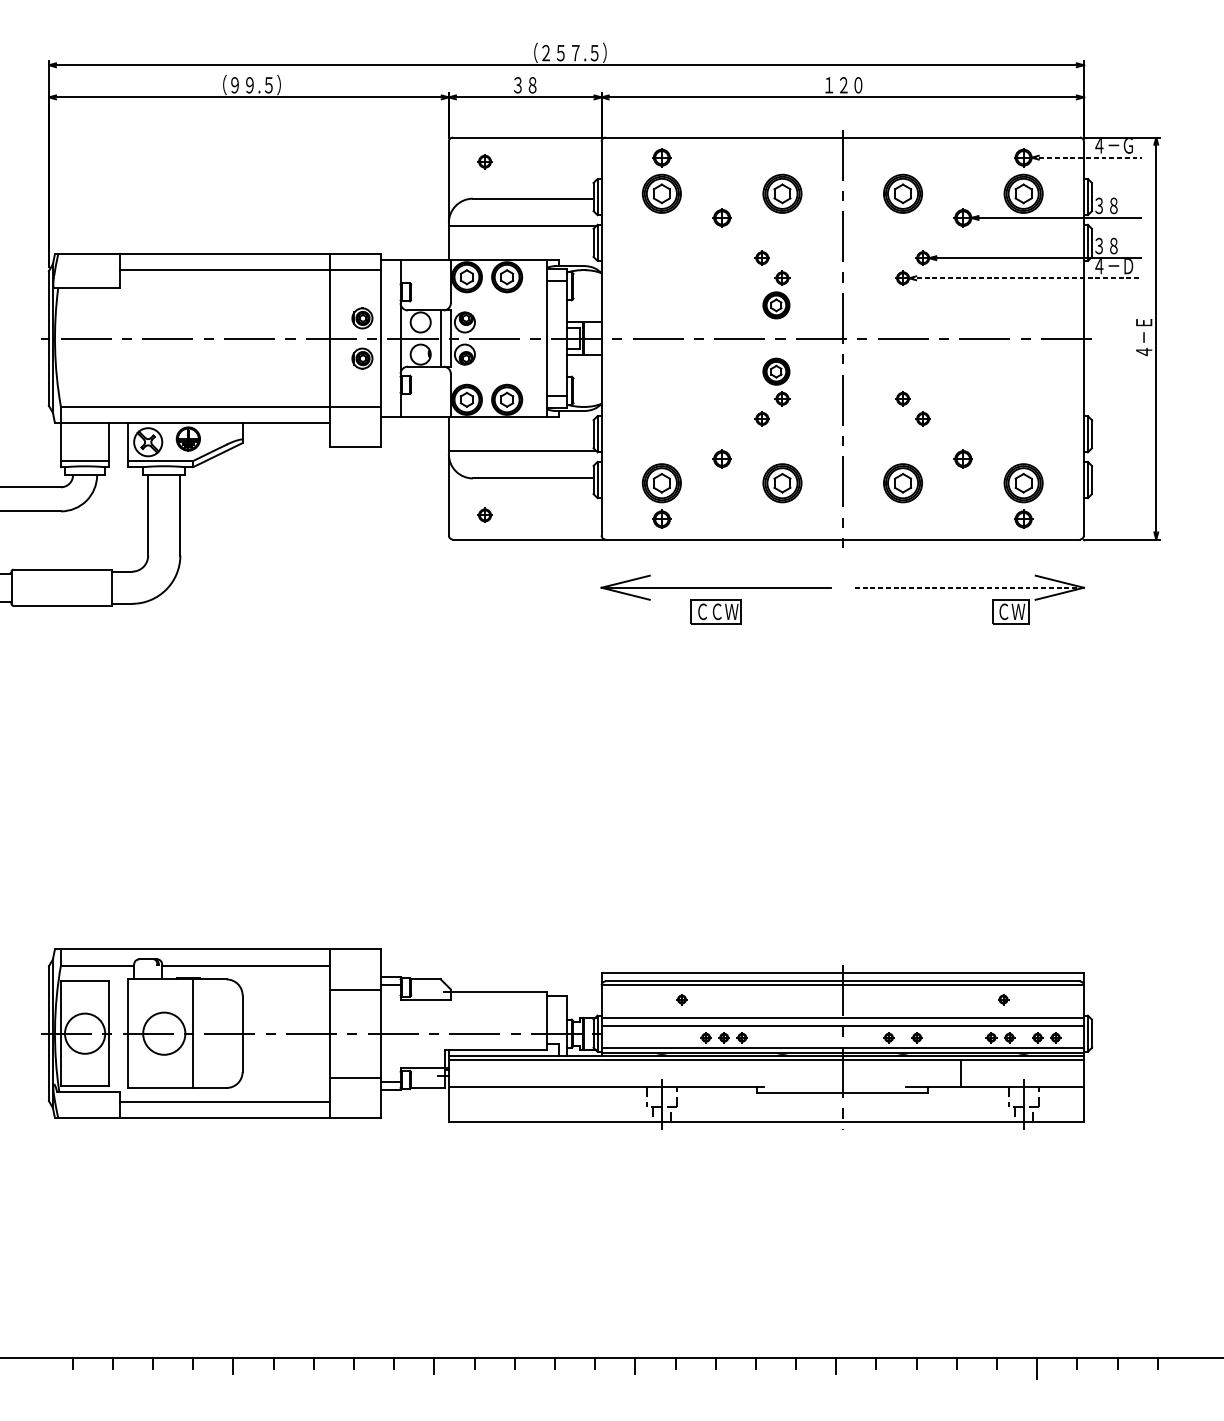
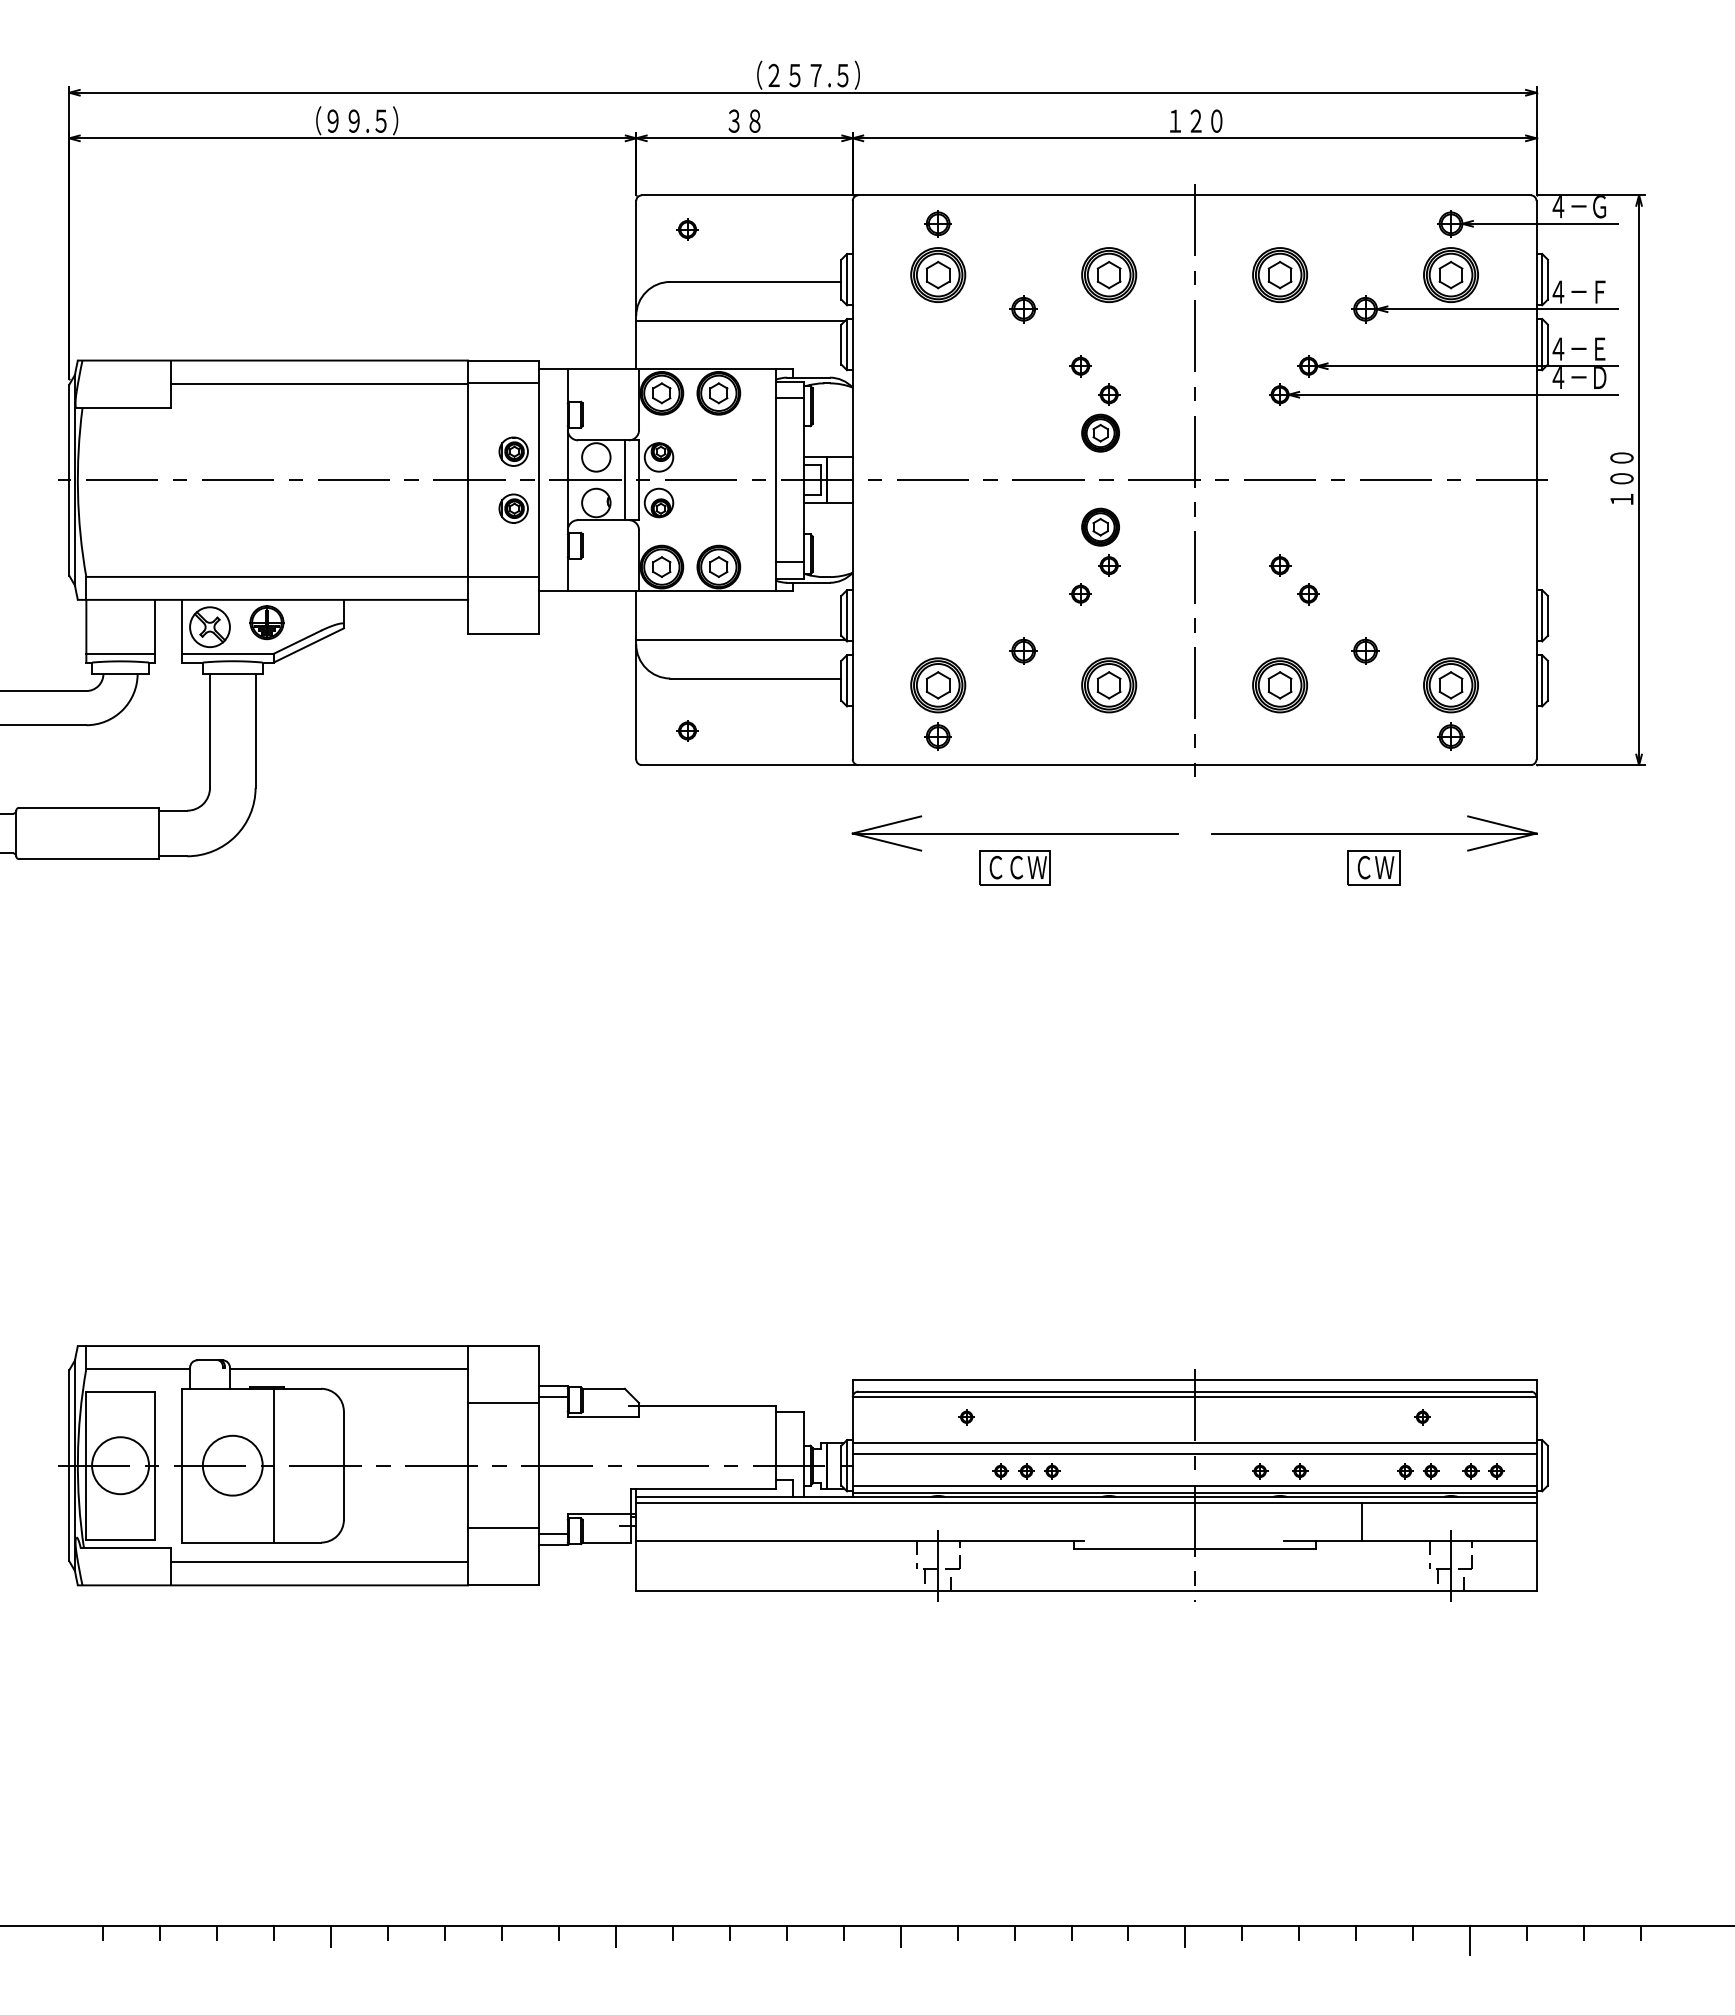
line: (1086, 157) -> (1540, 223), dashed -> solid
text: (1113, 205) -> (1578, 291), ３８ -> ４－Ｆ
text: (1113, 245) -> (1578, 348), ３８ -> ４－Ｅ
line: (1026, 278) -> (1454, 394), dashed -> solid
text: (1143, 337) -> (1621, 478), ４－Ｅ -> １００
line: (969, 587) -> (1374, 833), dashed -> solid
part: (1010, 611) -> (1373, 867), moved

